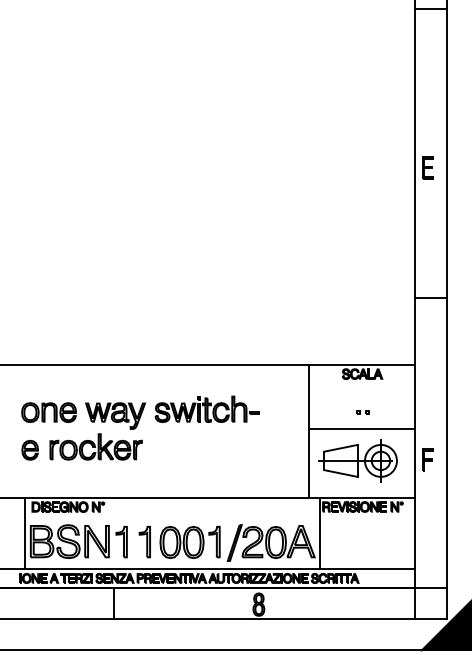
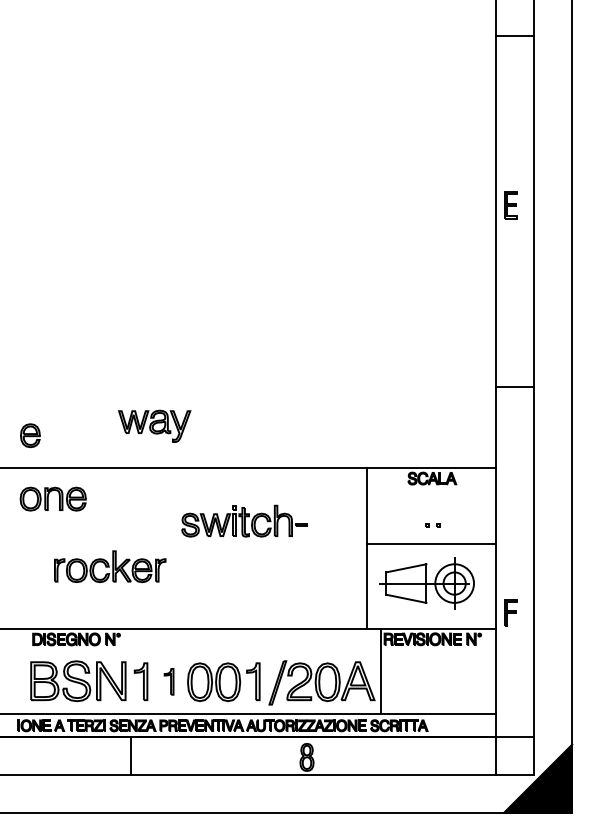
part: (427, 168) -> (510, 205), moved
part: (48, 412) -> (52, 498), moved
part: (115, 415) -> (154, 425), moved
part: (30, 450) -> (30, 435), moved
part: (427, 460) -> (510, 612), moved
line: (25, 533) -> (24, 671), removed
part: (144, 541) -> (168, 681), size x0.7

